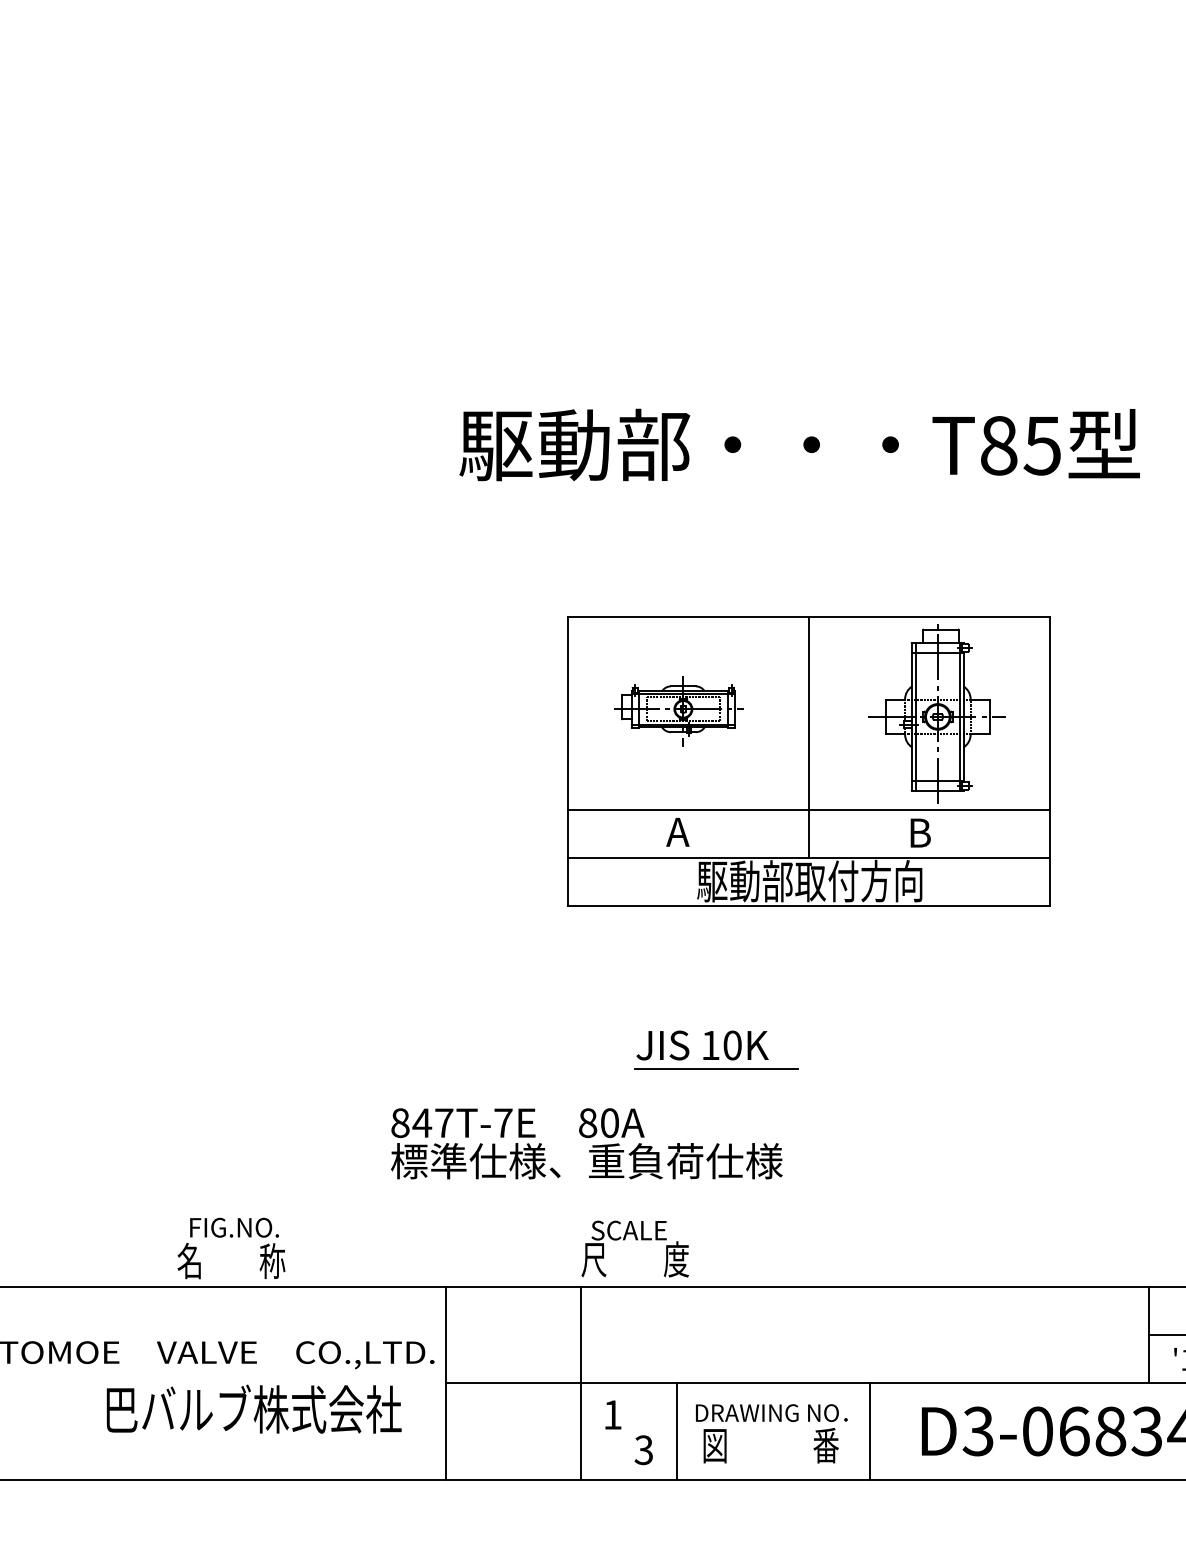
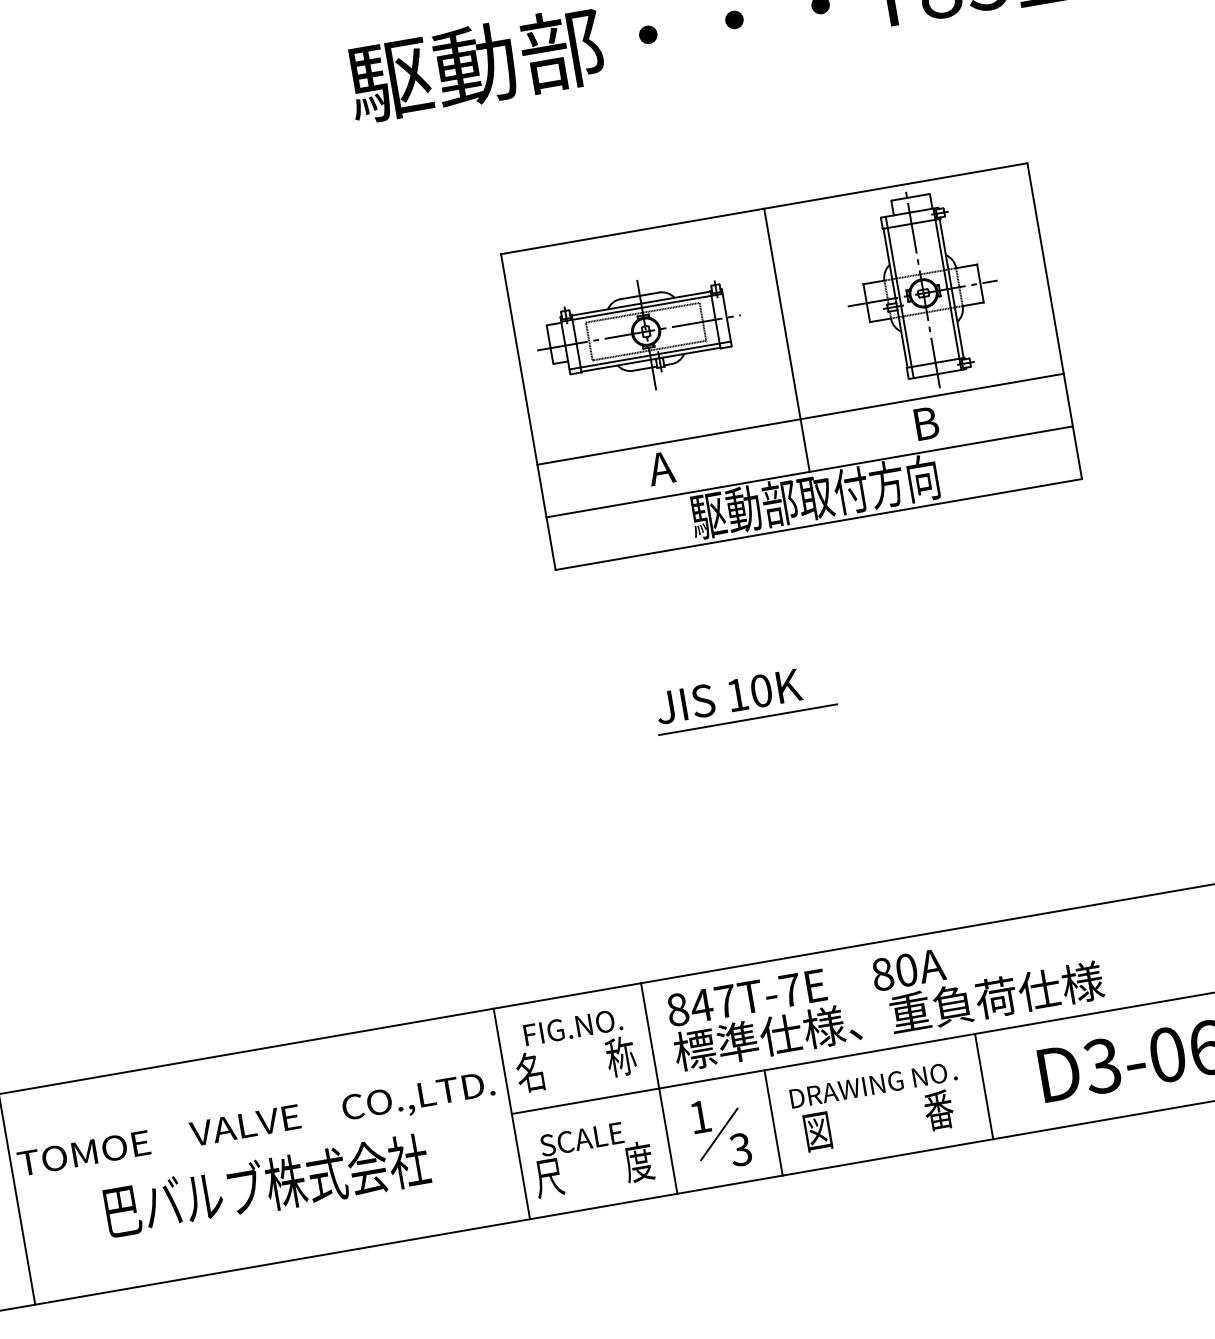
part: (678, 711) -> (639, 336), size x1.43
text: (586, 1143) -> (884, 996), moved
text: (231, 1248) -> (573, 1050), moved
text: (634, 1248) -> (591, 1157), moved
text: (253, 1408) -> (266, 1184), moved
line: (627, 1433) -> (719, 1134), added

